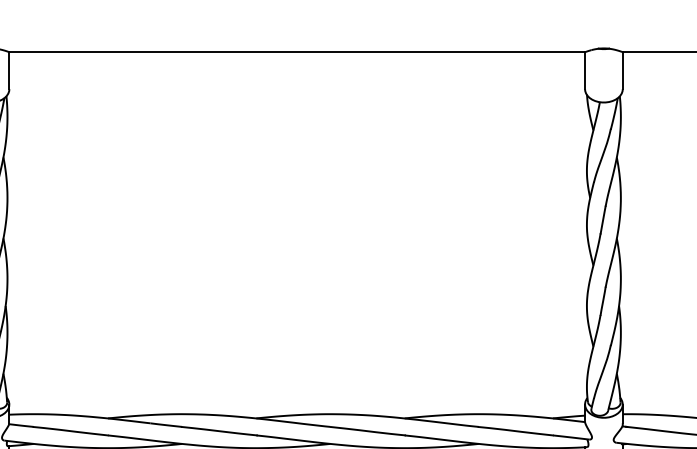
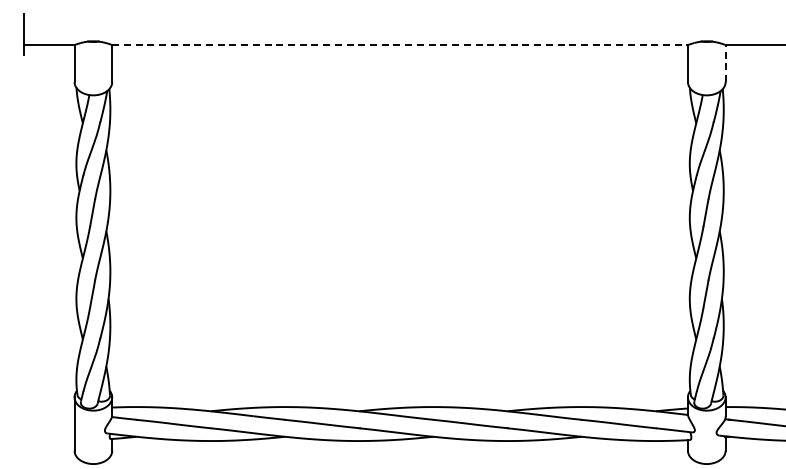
line: (297, 52) -> (400, 45), solid -> dashed
line: (622, 70) -> (725, 63), solid -> dashed

